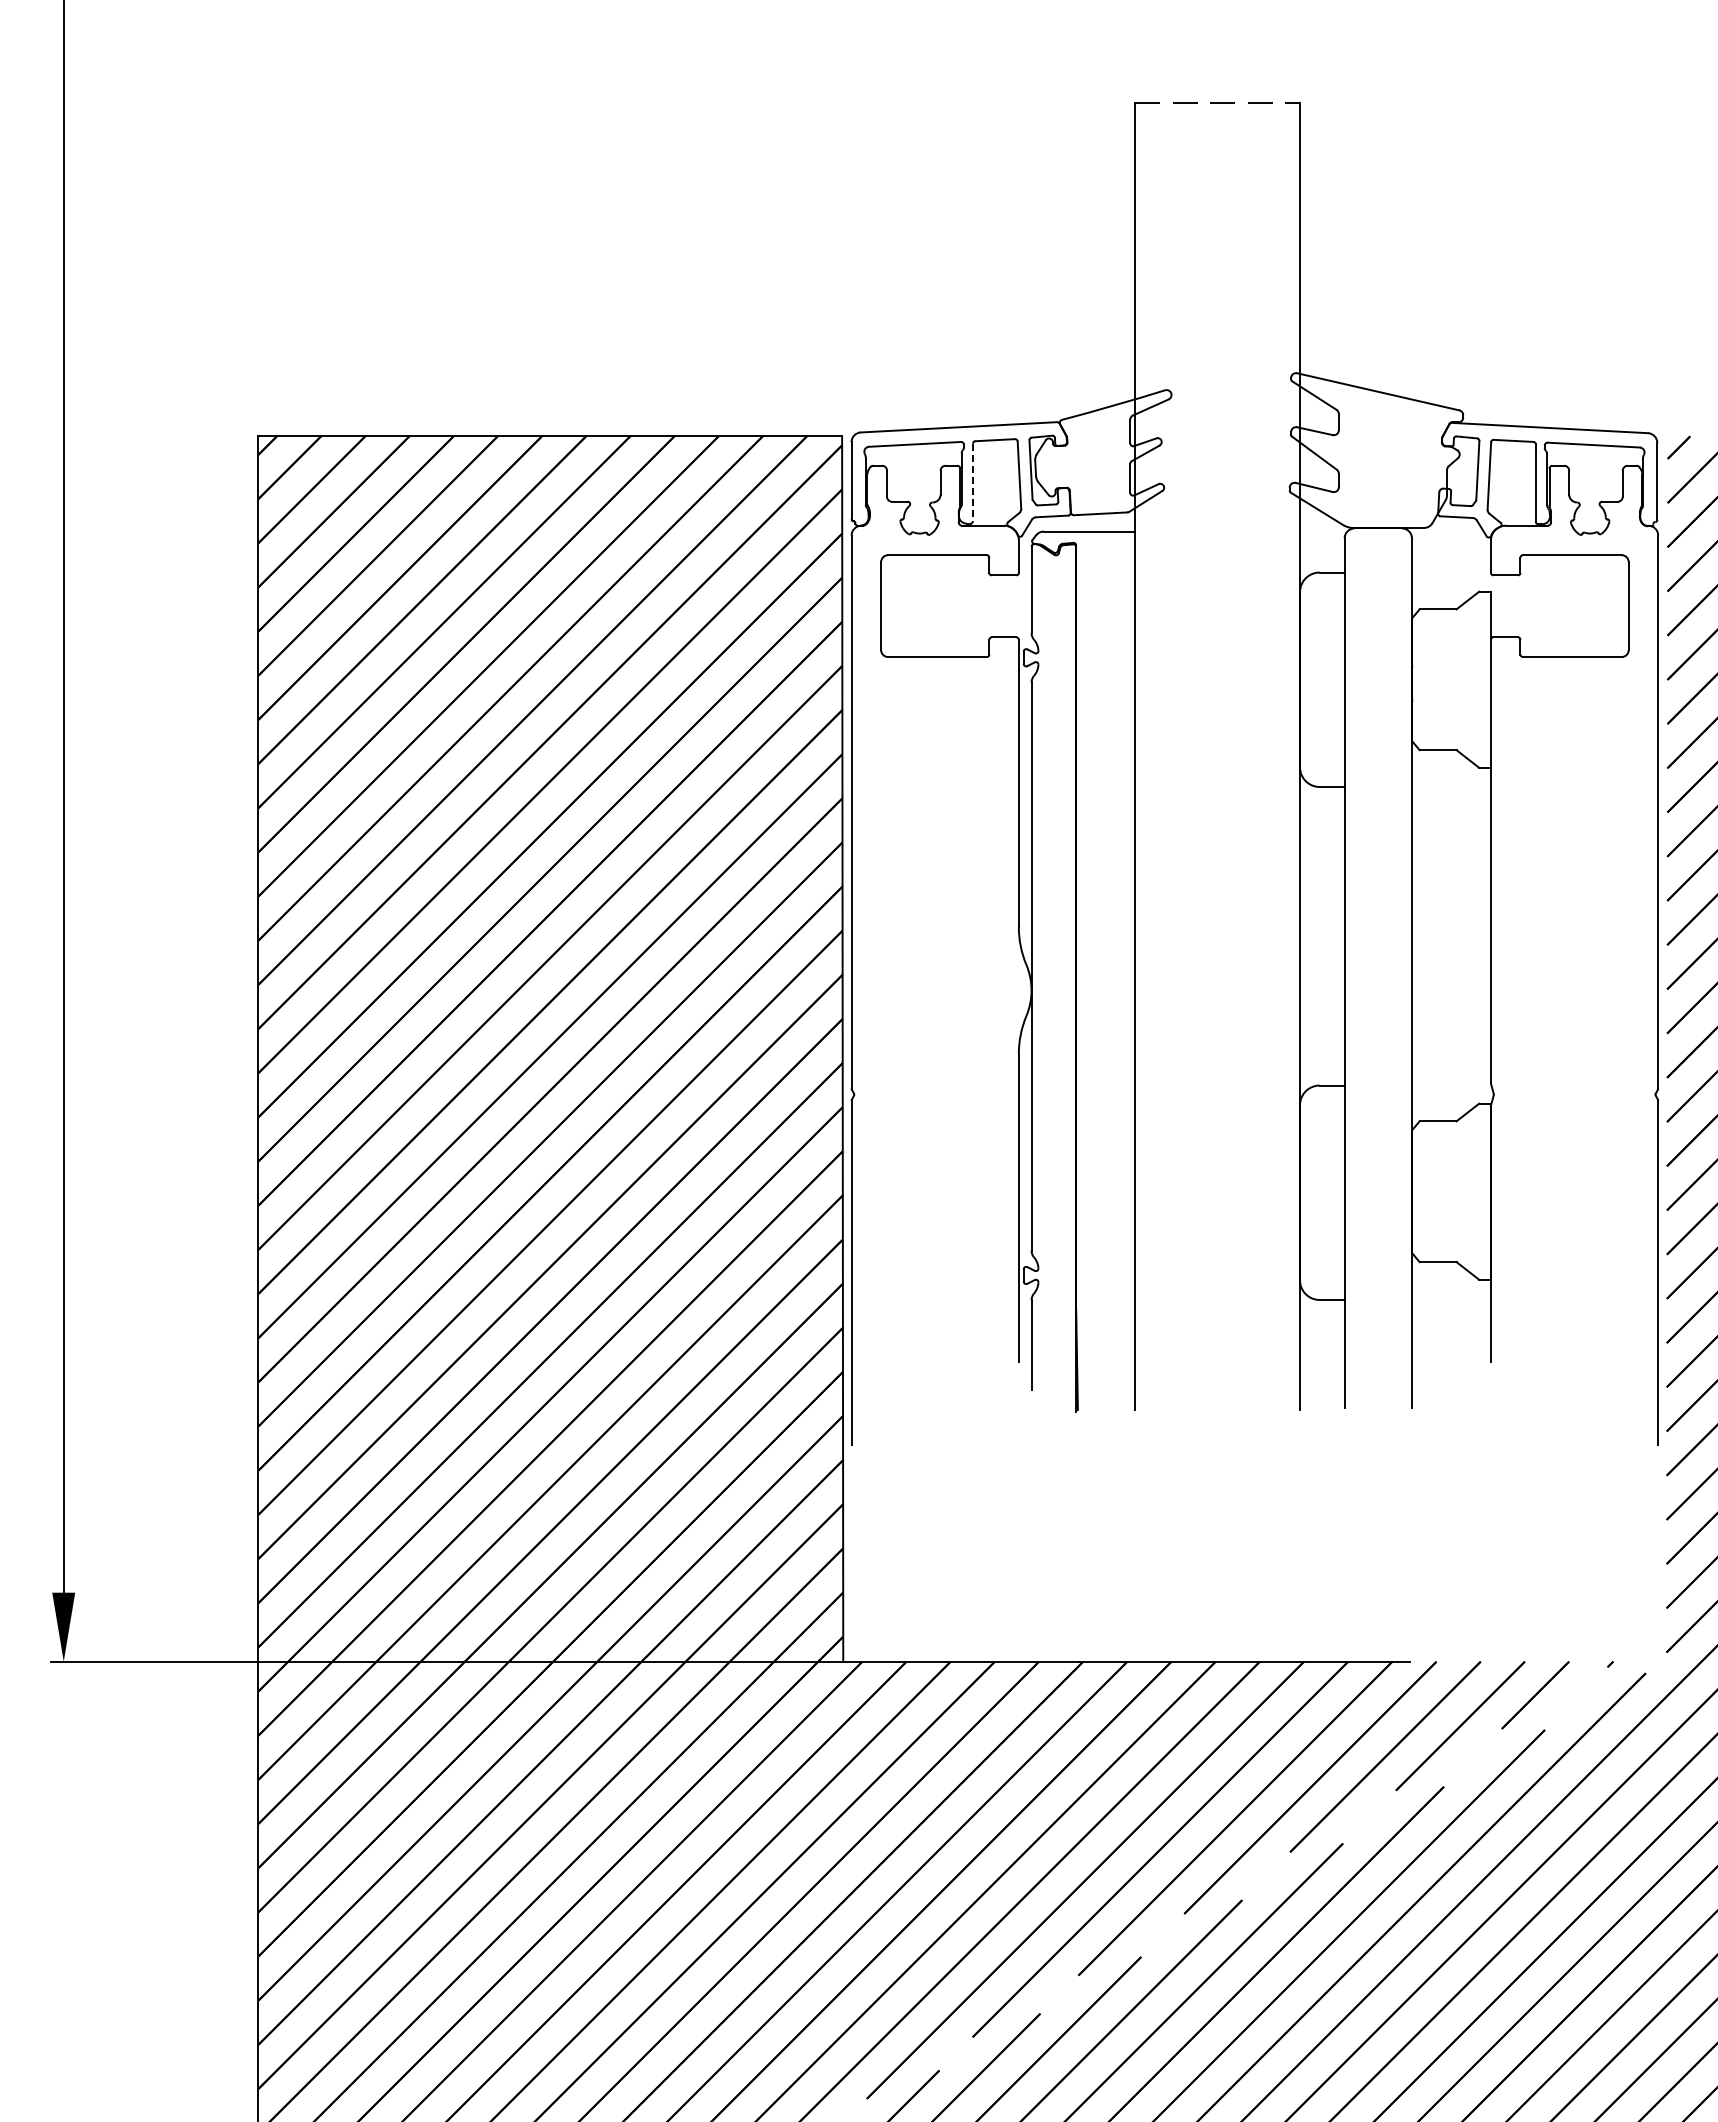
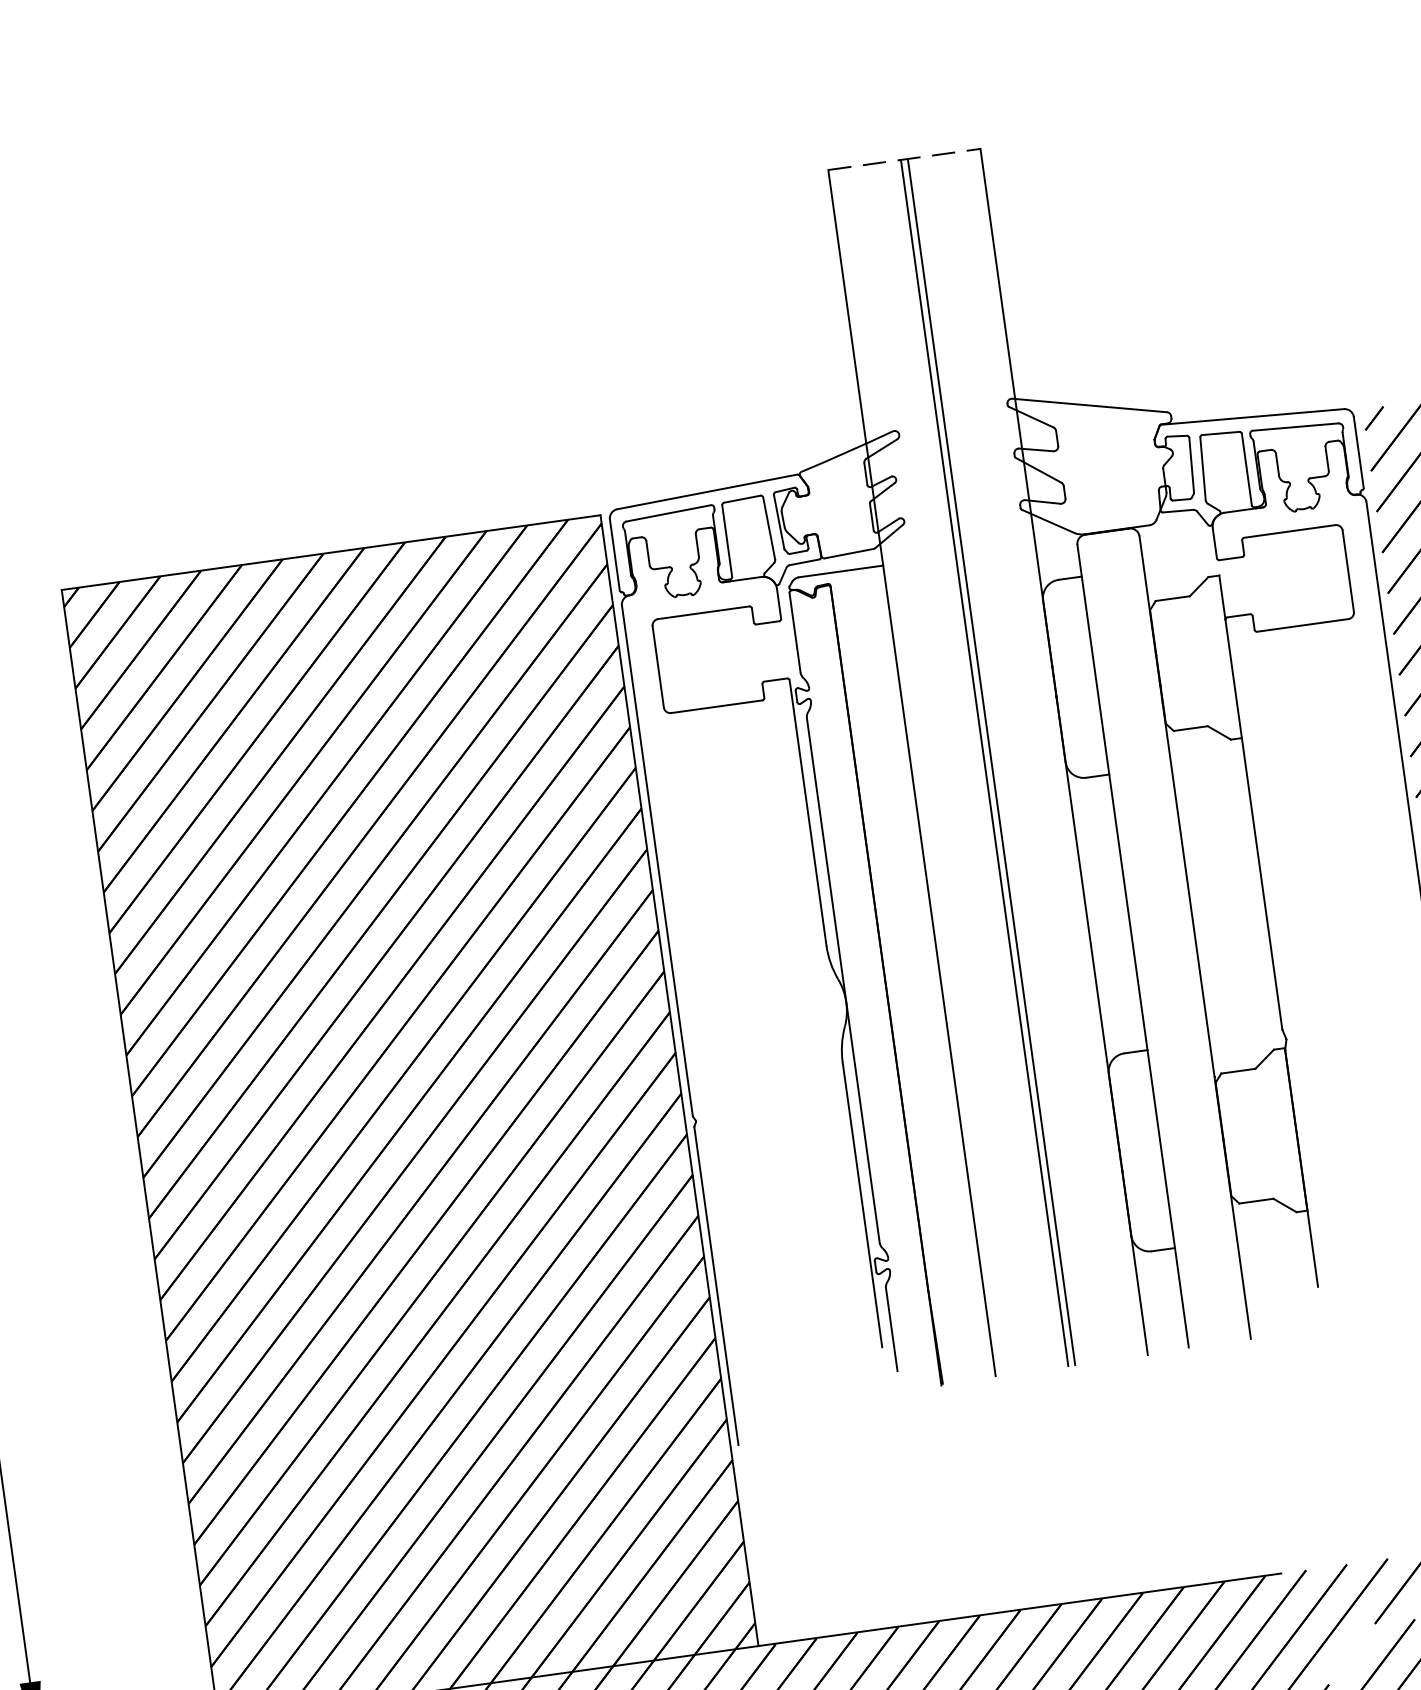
line: (972, 482) -> (726, 541), dashed -> solid
line: (1213, 756) -> (984, 763), added
line: (1221, 756) -> (991, 762), added

